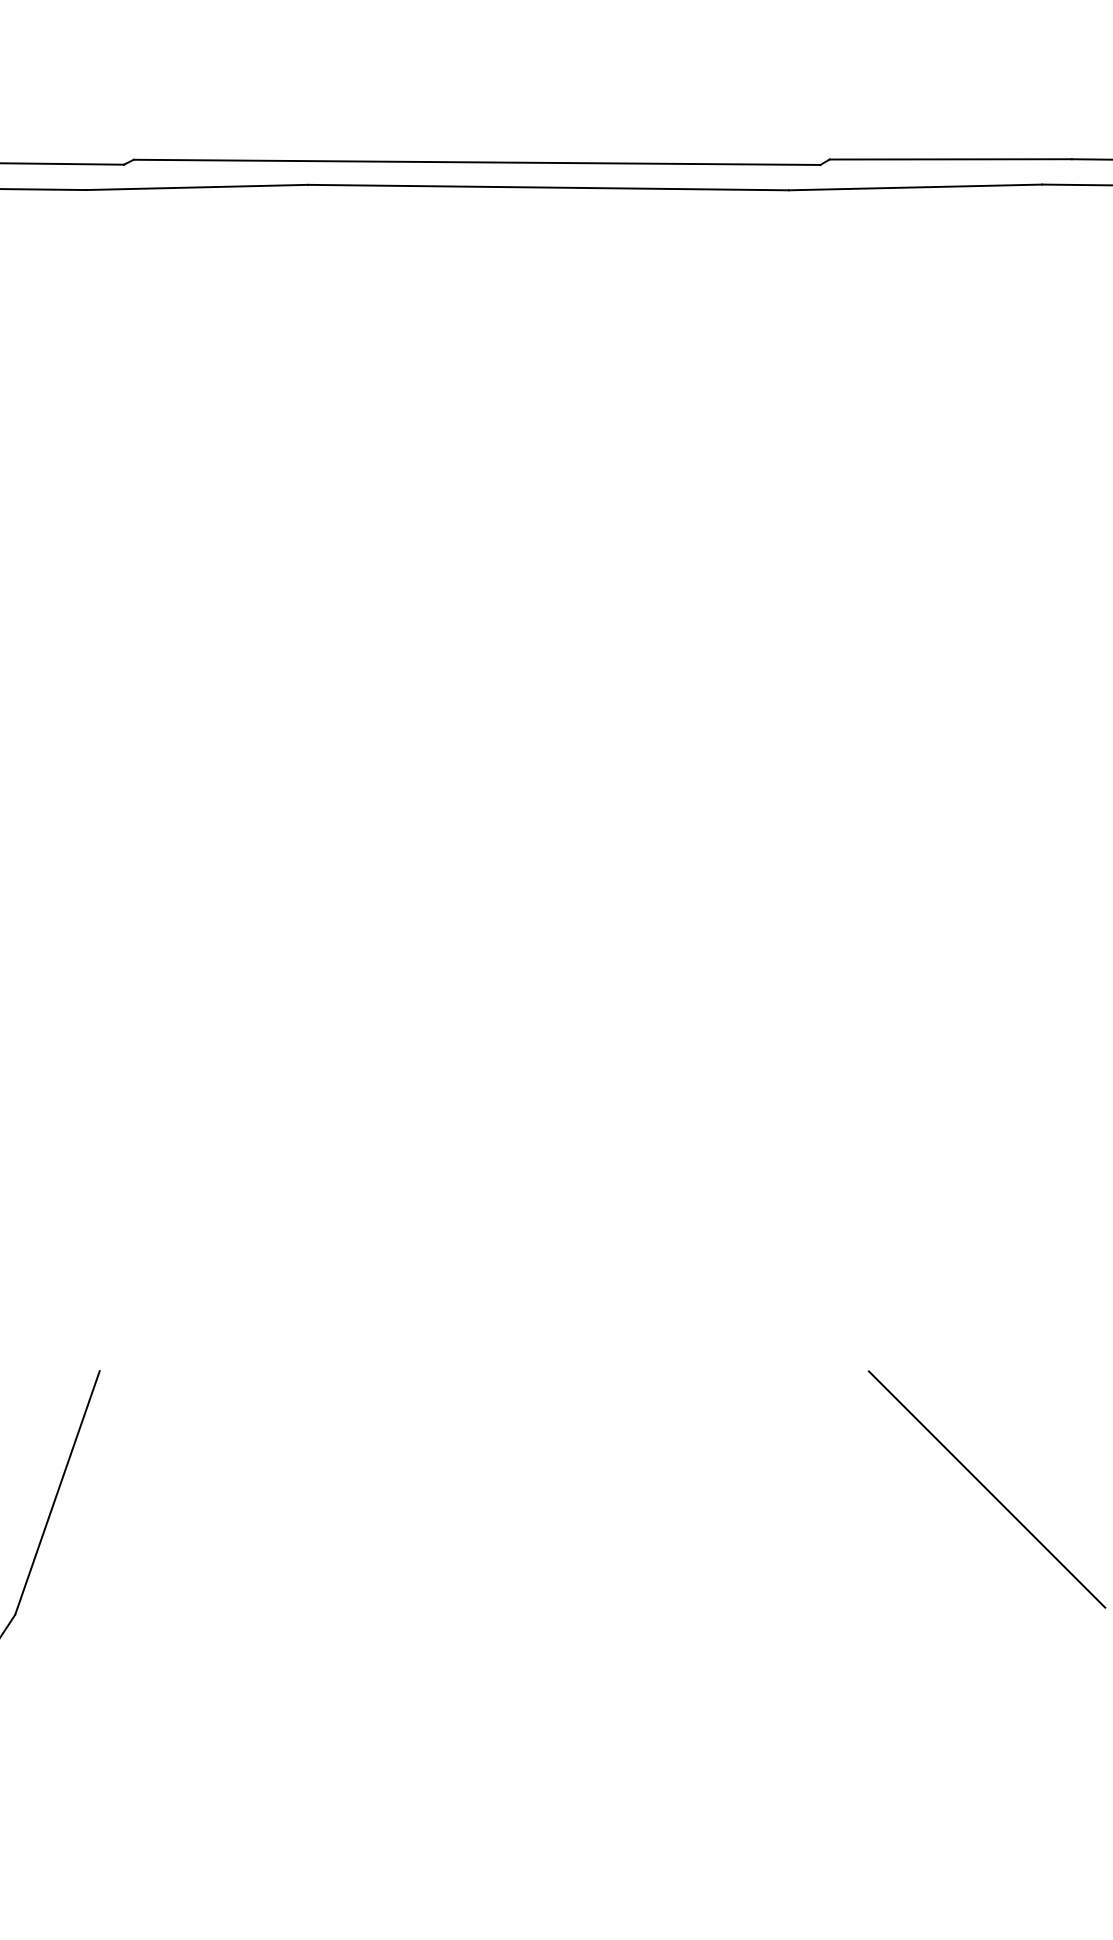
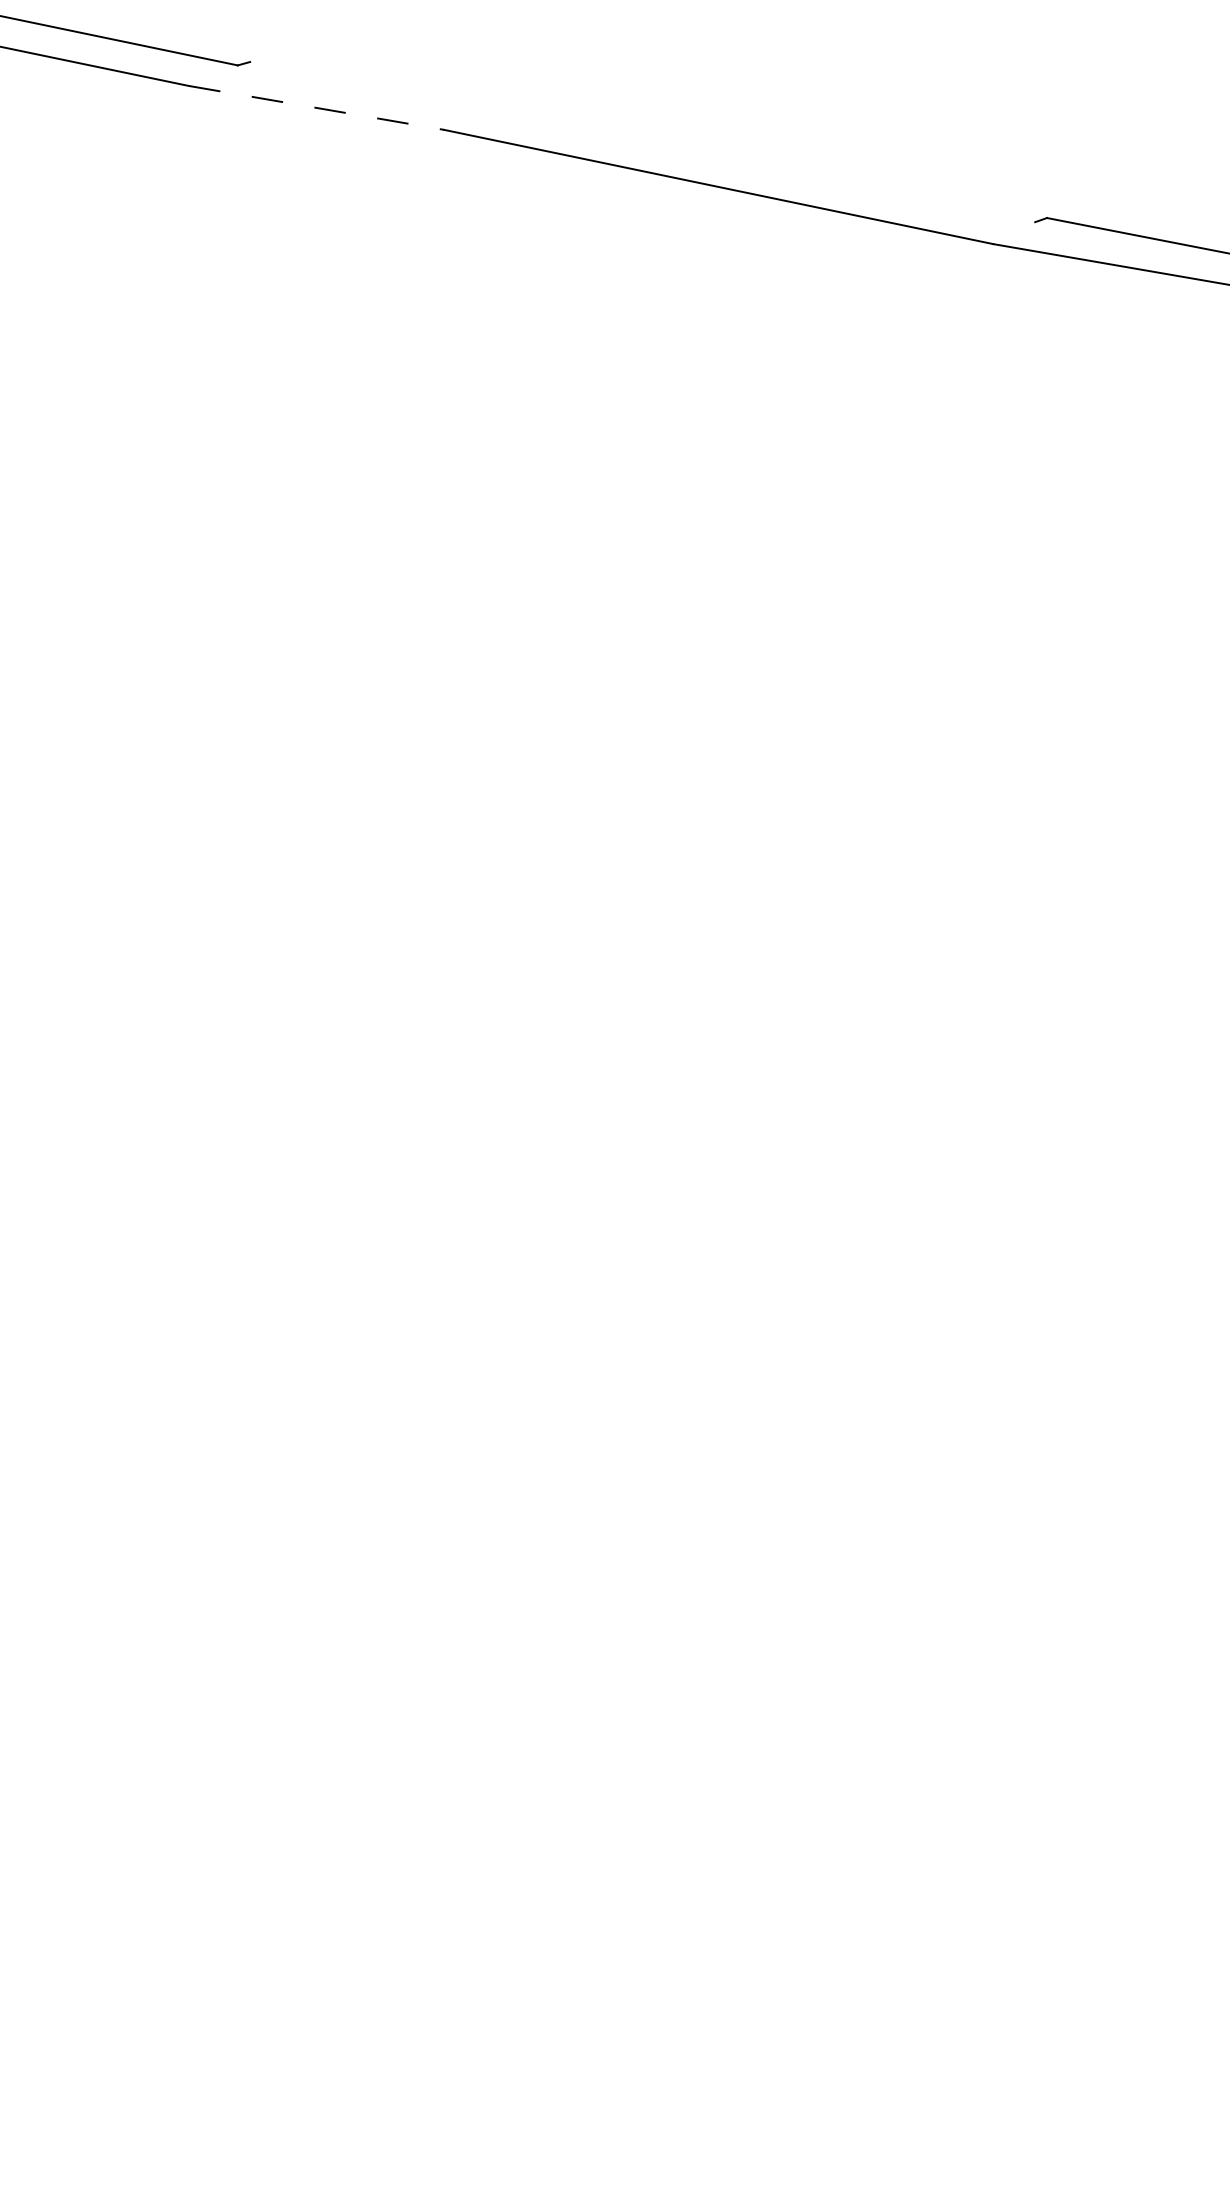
line: (476, 161) -> (642, 140), removed
line: (197, 187) -> (316, 108), solid -> dashed
line: (986, 1489) -> (927, 1776), removed

